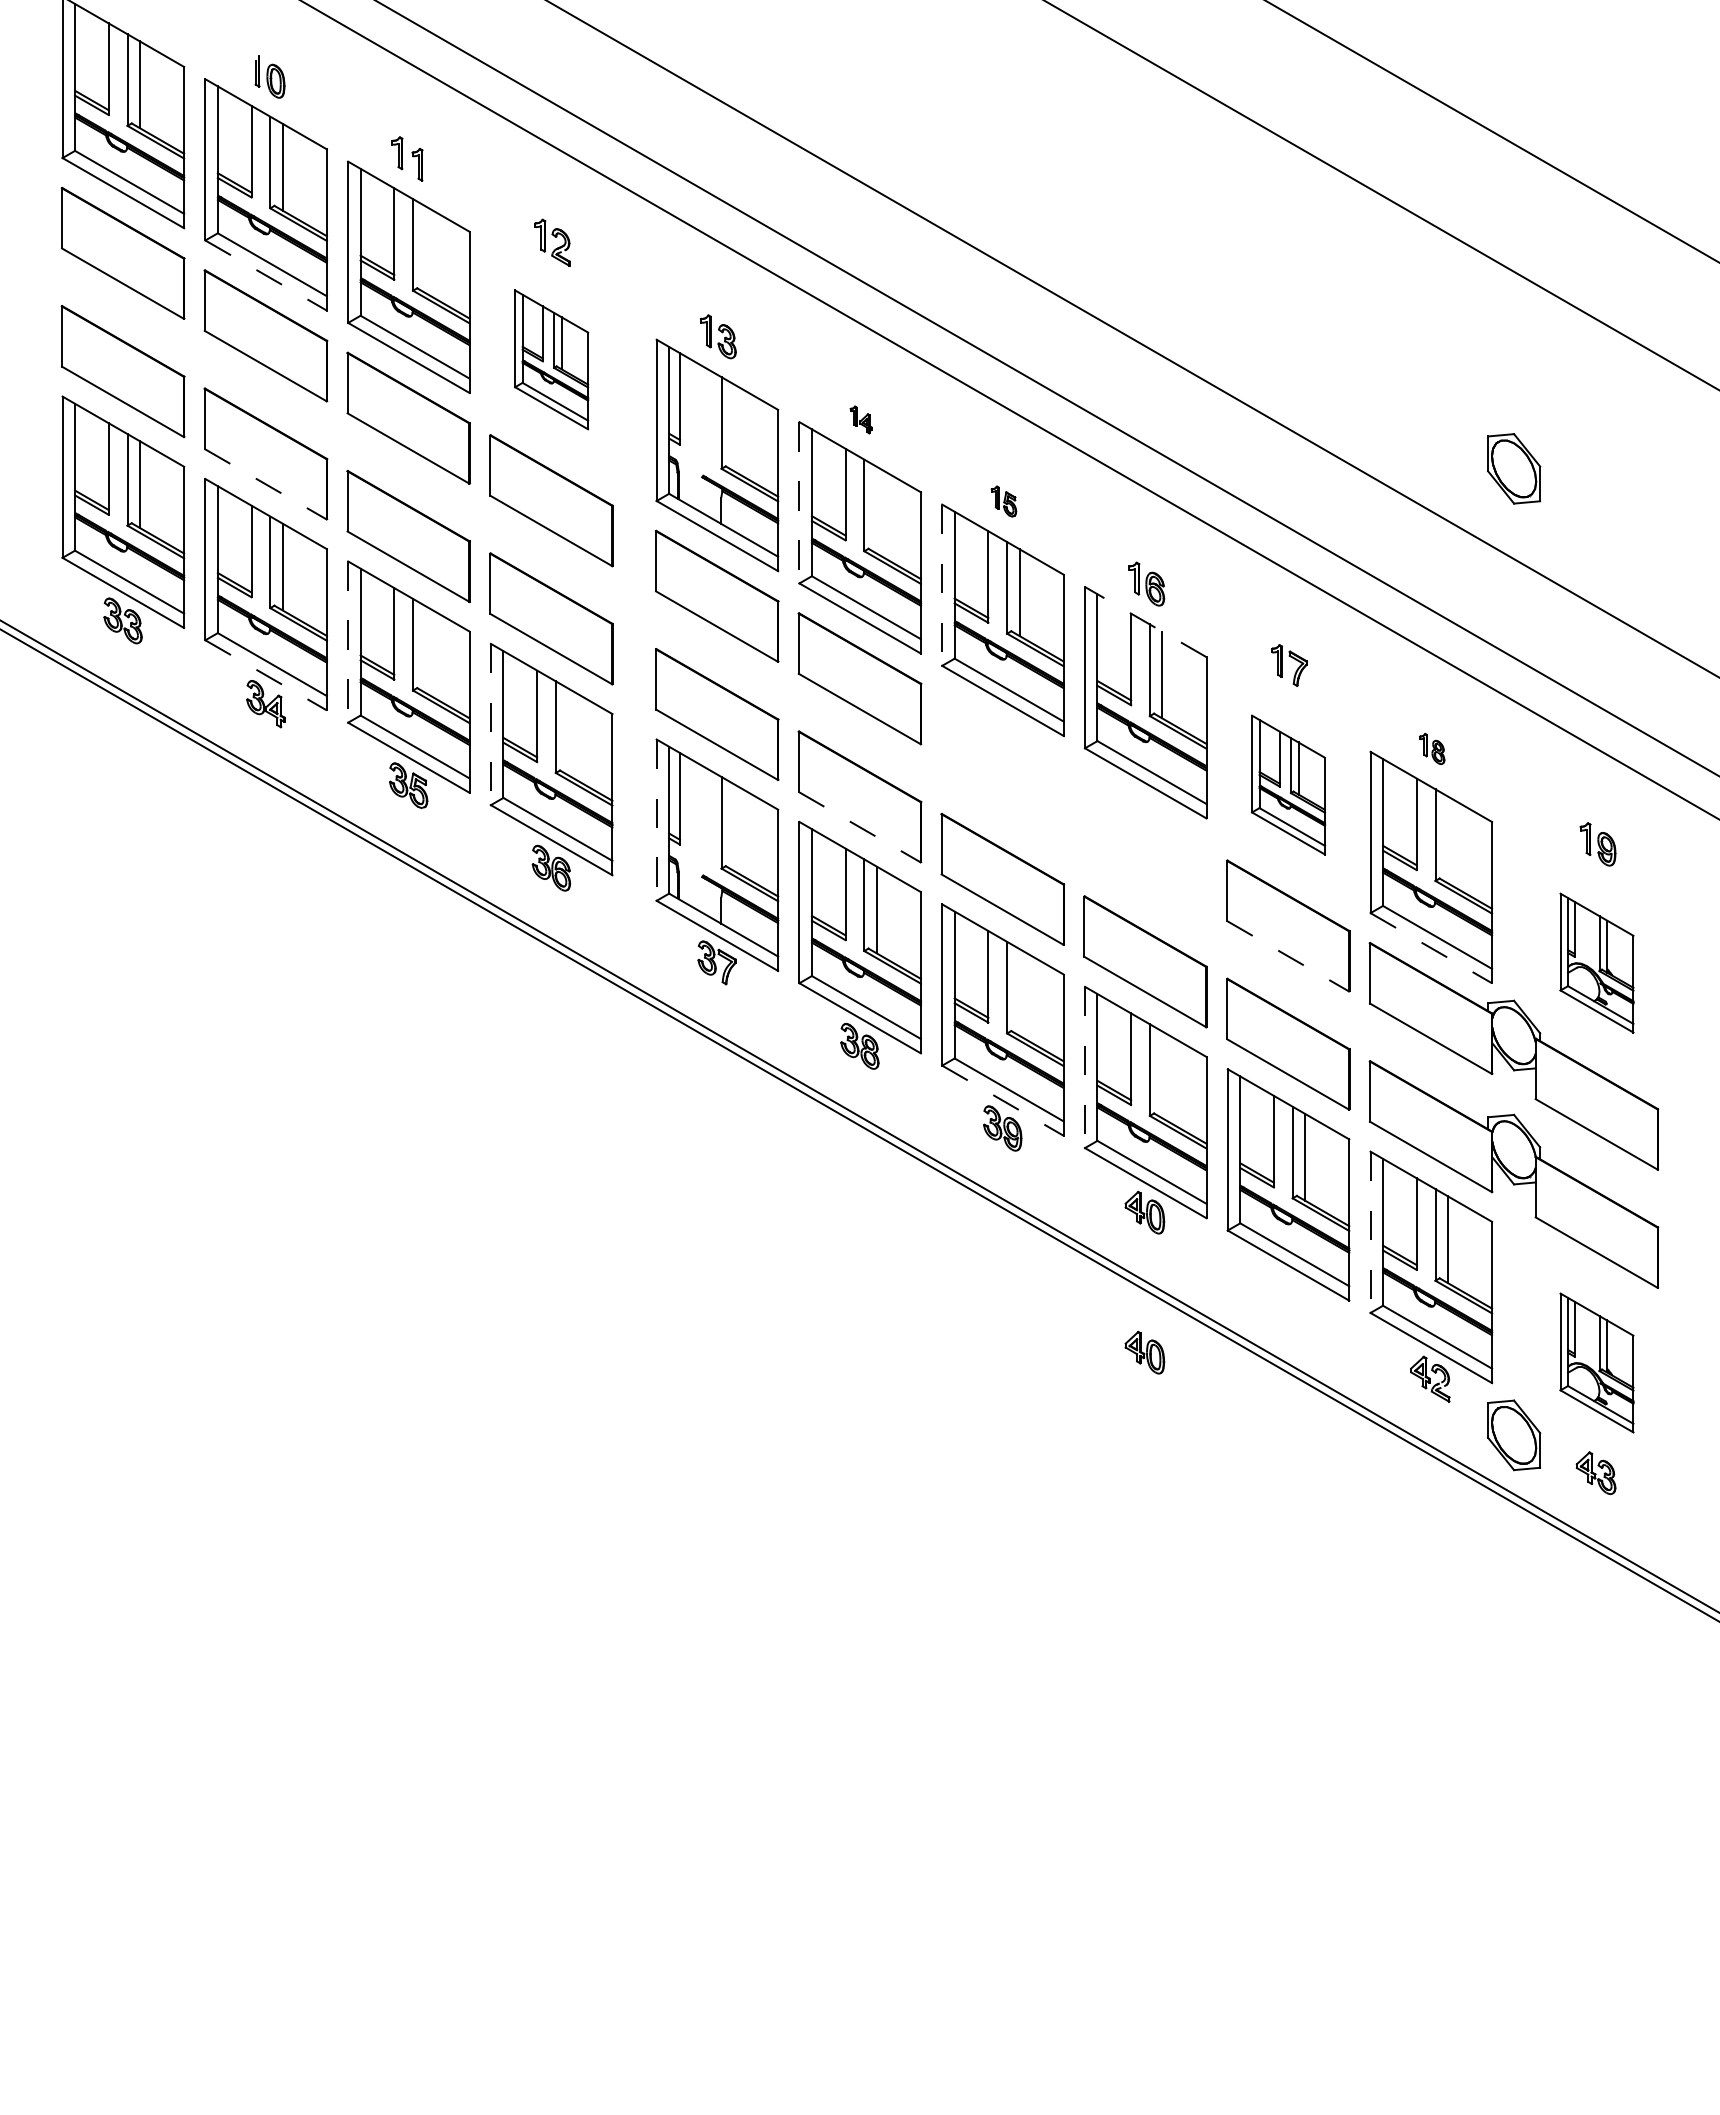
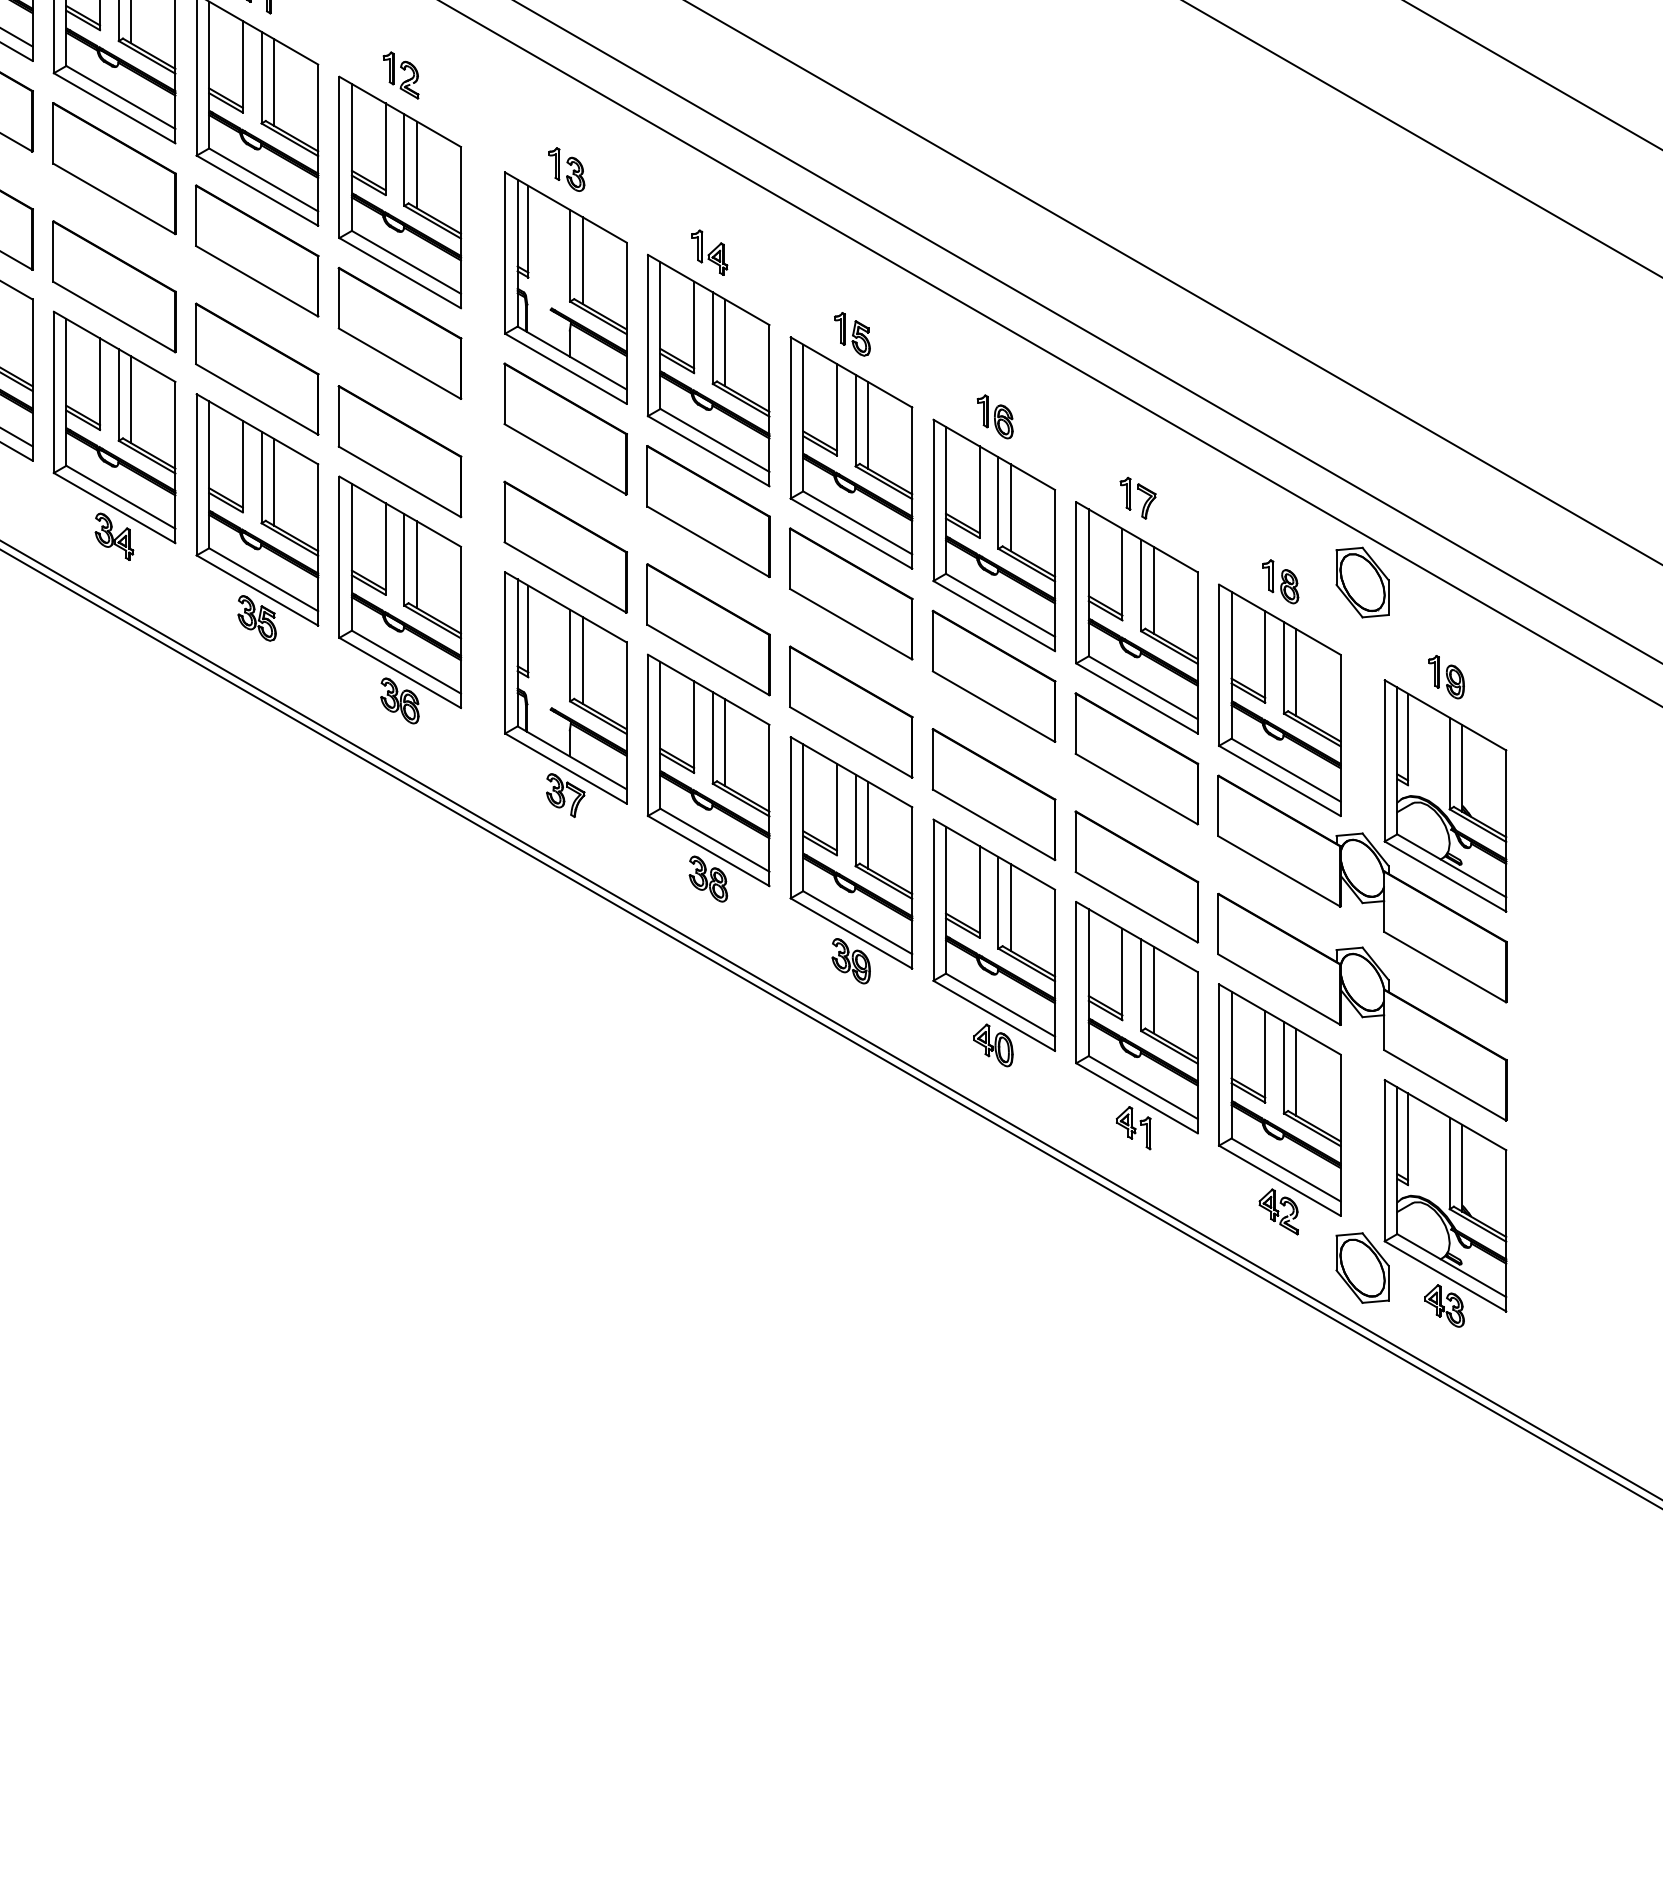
line: (425, 249) -> (274, 82), added
line: (266, 275) -> (115, 108), dashed -> solid
part: (551, 359) -> (400, 192), size x1.67
part: (860, 419) -> (709, 252), size x1.67
line: (734, 427) -> (583, 260), added
part: (1514, 468) -> (1363, 582), moved
line: (266, 484) -> (115, 317), dashed -> solid
part: (1003, 501) -> (852, 334), size x1.43
line: (799, 502) -> (648, 335), dashed -> solid
line: (876, 509) -> (725, 342), added
line: (942, 585) -> (791, 418), dashed -> solid
line: (1145, 621) -> (994, 454), dashed -> solid
line: (348, 642) -> (197, 475), dashed -> solid
line: (425, 649) -> (274, 482), added
line: (266, 675) -> (115, 508), dashed -> solid
line: (490, 724) -> (339, 557), dashed -> solid
line: (568, 731) -> (417, 564), added
part: (1431, 748) -> (1280, 581), size x1.43
part: (1002, 760) -> (851, 593), added
part: (1288, 784) -> (1137, 617), size x1.67
line: (656, 820) -> (505, 653), dashed -> solid
line: (734, 827) -> (583, 660), added
line: (860, 827) -> (709, 660), dashed -> solid
line: (1447, 839) -> (1296, 672), added
part: (1145, 843) -> (994, 676), added
line: (1431, 948) -> (1280, 781), dashed -> solid
line: (1288, 956) -> (1137, 789), dashed -> solid
part: (1596, 962) -> (1445, 795), size x1.67
line: (1019, 992) -> (868, 825), added
line: (1085, 1067) -> (934, 900), dashed -> solid
line: (1162, 1074) -> (1011, 907), added
line: (1003, 1100) -> (852, 933), dashed -> solid
line: (1370, 1232) -> (1219, 1065), dashed -> solid
part: (1284, 1295) -> (1133, 1128), added
part: (1144, 1352) -> (993, 1185), removed
part: (1596, 1362) -> (1445, 1195), size x1.67

